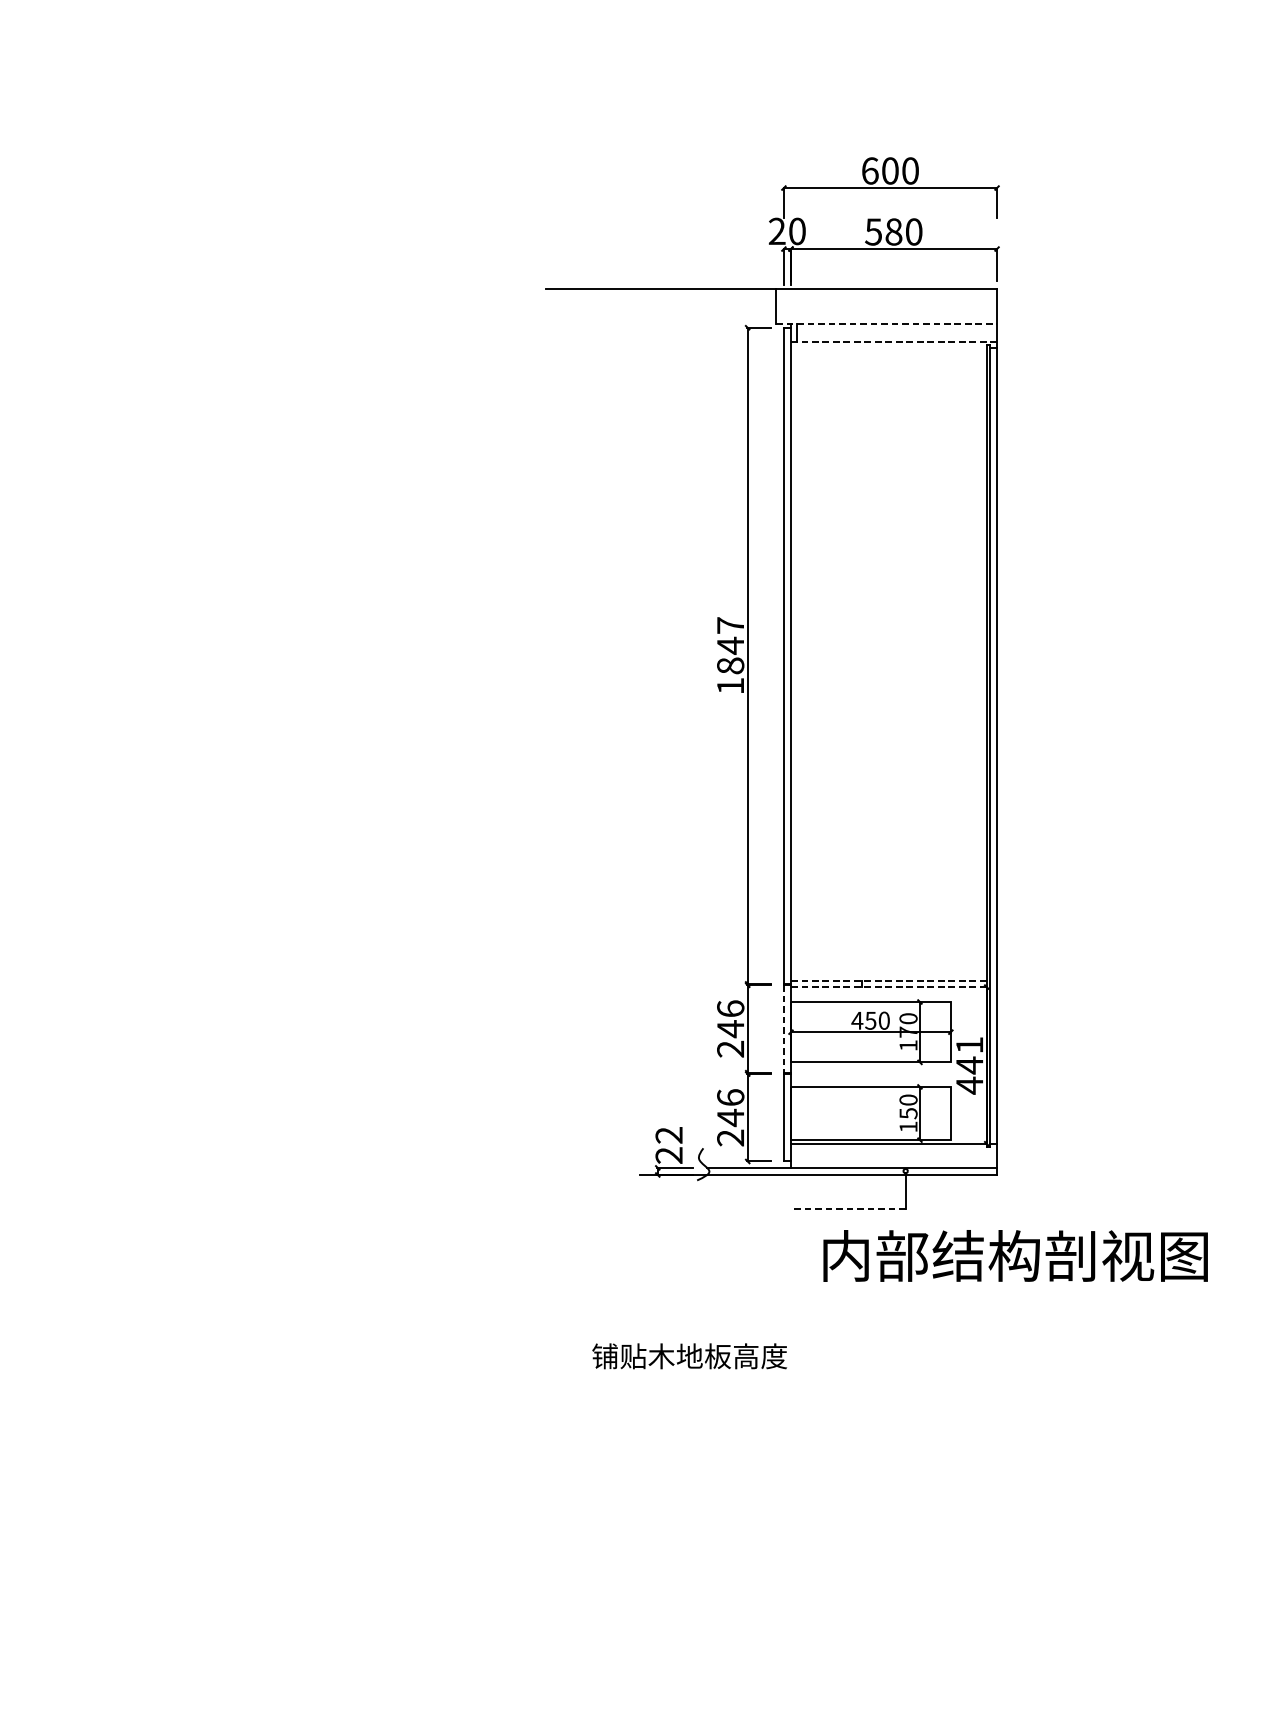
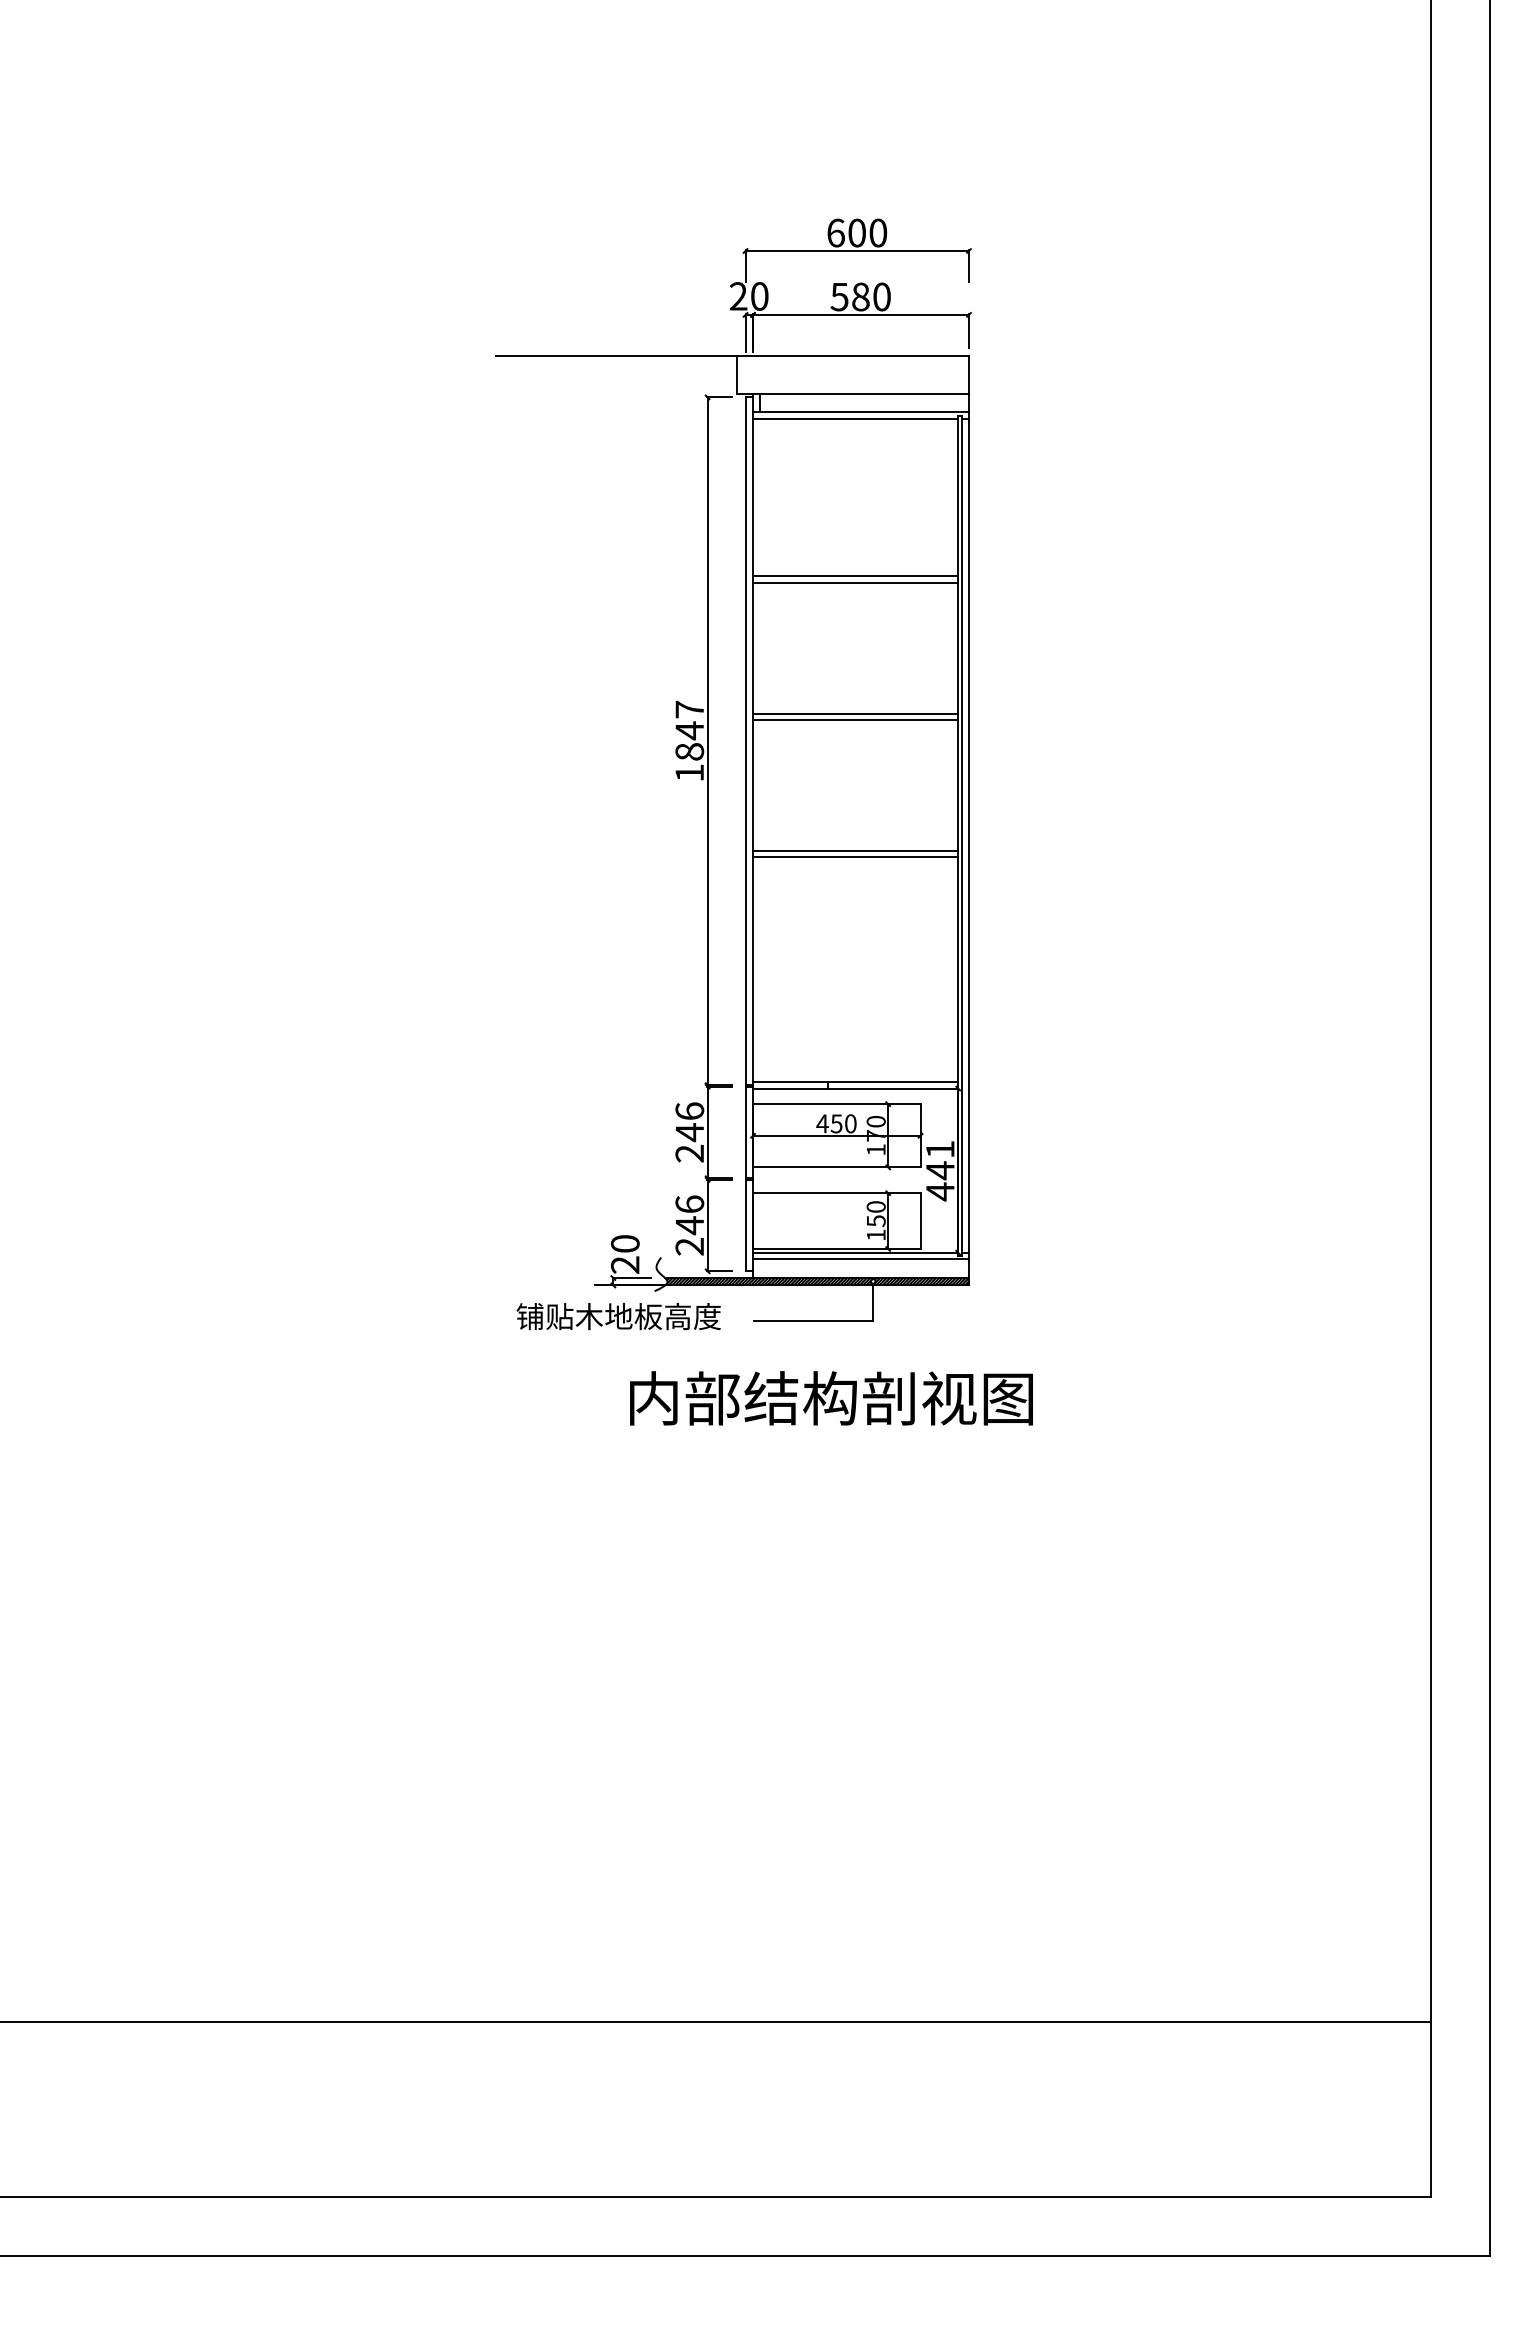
line: (886, 324) -> (853, 393), dashed -> solid
line: (894, 342) -> (861, 412), dashed -> solid
line: (888, 347) -> (855, 418), added
line: (888, 498) -> (855, 576), added
line: (888, 505) -> (855, 583), added
line: (888, 629) -> (855, 713), added
line: (888, 635) -> (855, 720), added
line: (888, 760) -> (855, 850), added
line: (888, 766) -> (855, 857), added
line: (888, 980) -> (855, 1081), dashed -> solid
line: (888, 987) -> (855, 1088), dashed -> solid
line: (783, 1029) -> (745, 1132), dashed -> solid
text: (669, 1134) -> (625, 1243), 22 -> 20
line: (893, 1150) -> (860, 1259), added
hatch: (851, 1171) -> (816, 1281), added
line: (848, 1209) -> (813, 1321), dashed -> solid
text: (1015, 1256) -> (831, 1398), moved
text: (689, 1356) -> (618, 1316), moved

